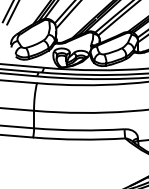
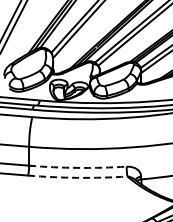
arc: (78, 130) -> (77, 167), solid -> dashed
arc: (78, 139) -> (77, 177), solid -> dashed

